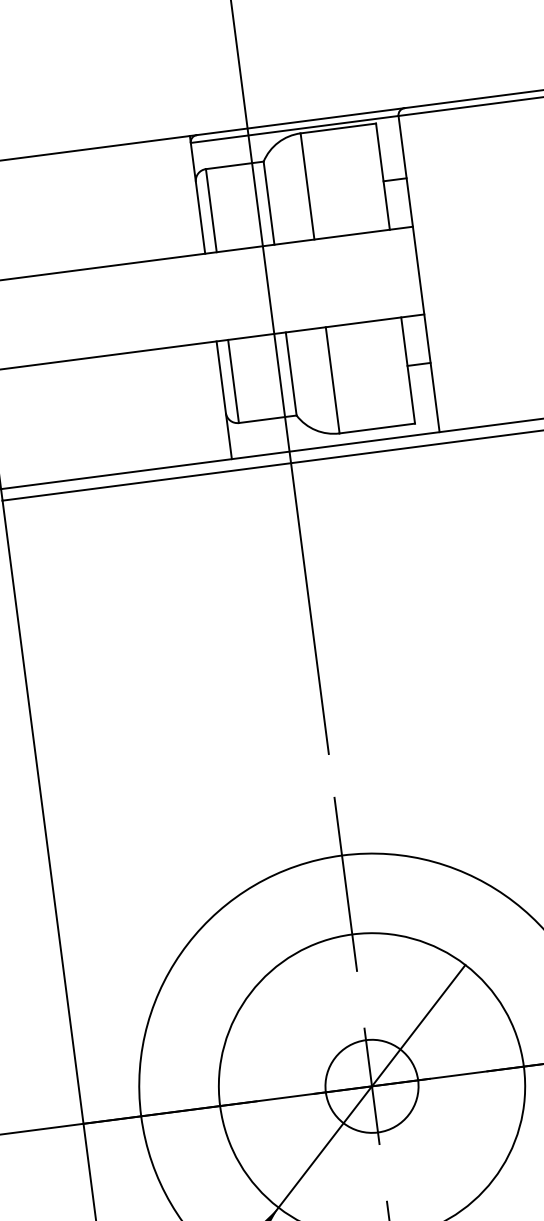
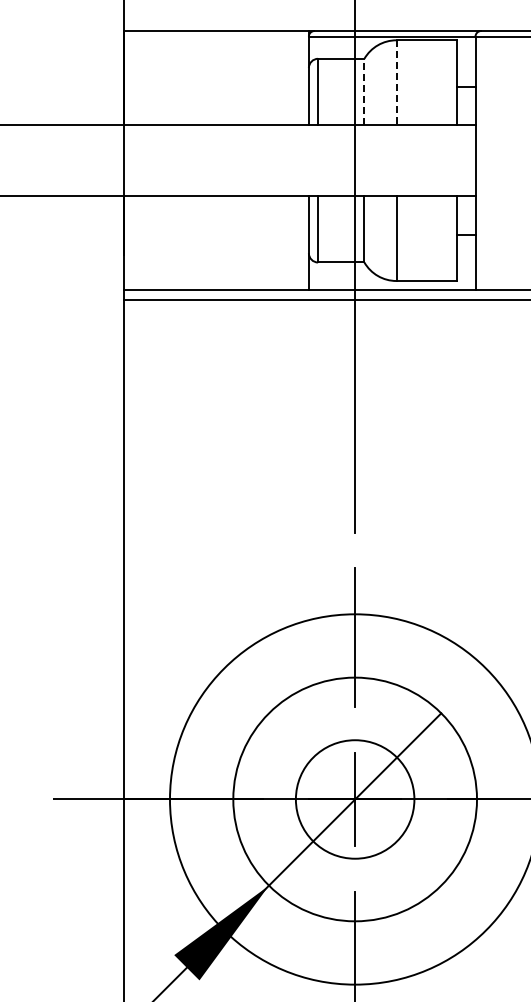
line: (307, 185) -> (396, 82), solid -> dashed
line: (269, 202) -> (364, 91), solid -> dashed
circle: (372, 1086) -> (355, 799), size x1.6

